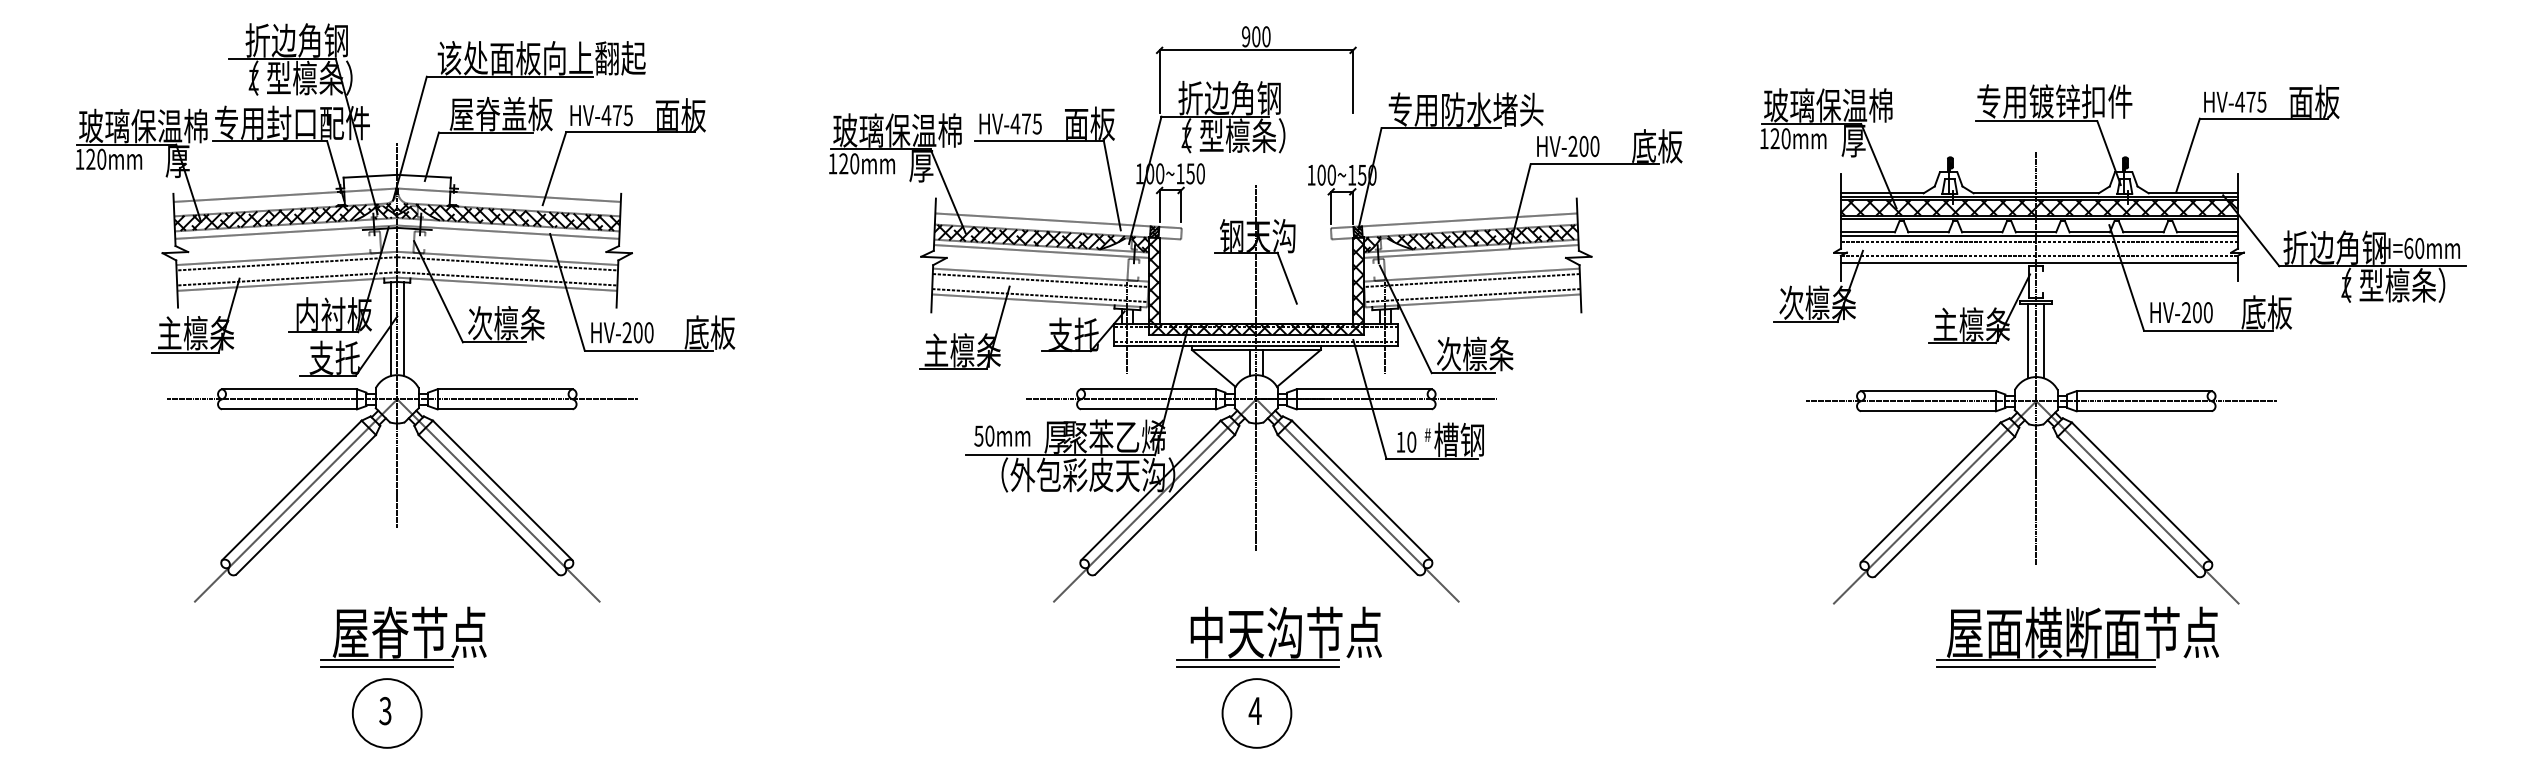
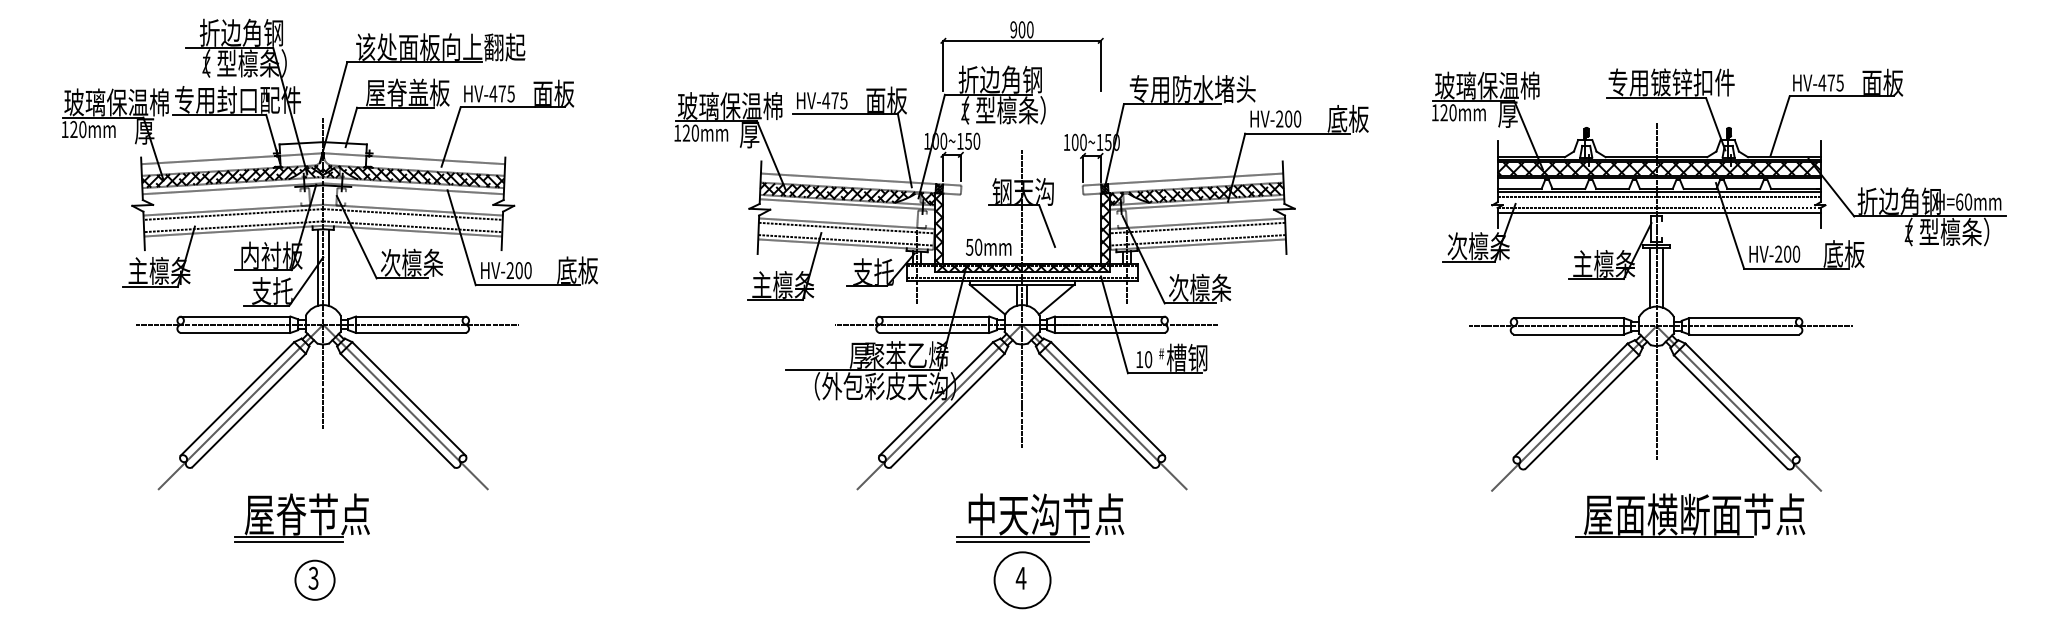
text: (1002, 435) -> (988, 246), moved
part: (403, 636) -> (302, 517), moved
line: (2045, 666) -> (1664, 542), removed
circle: (386, 713) -> (314, 580), size x0.7

